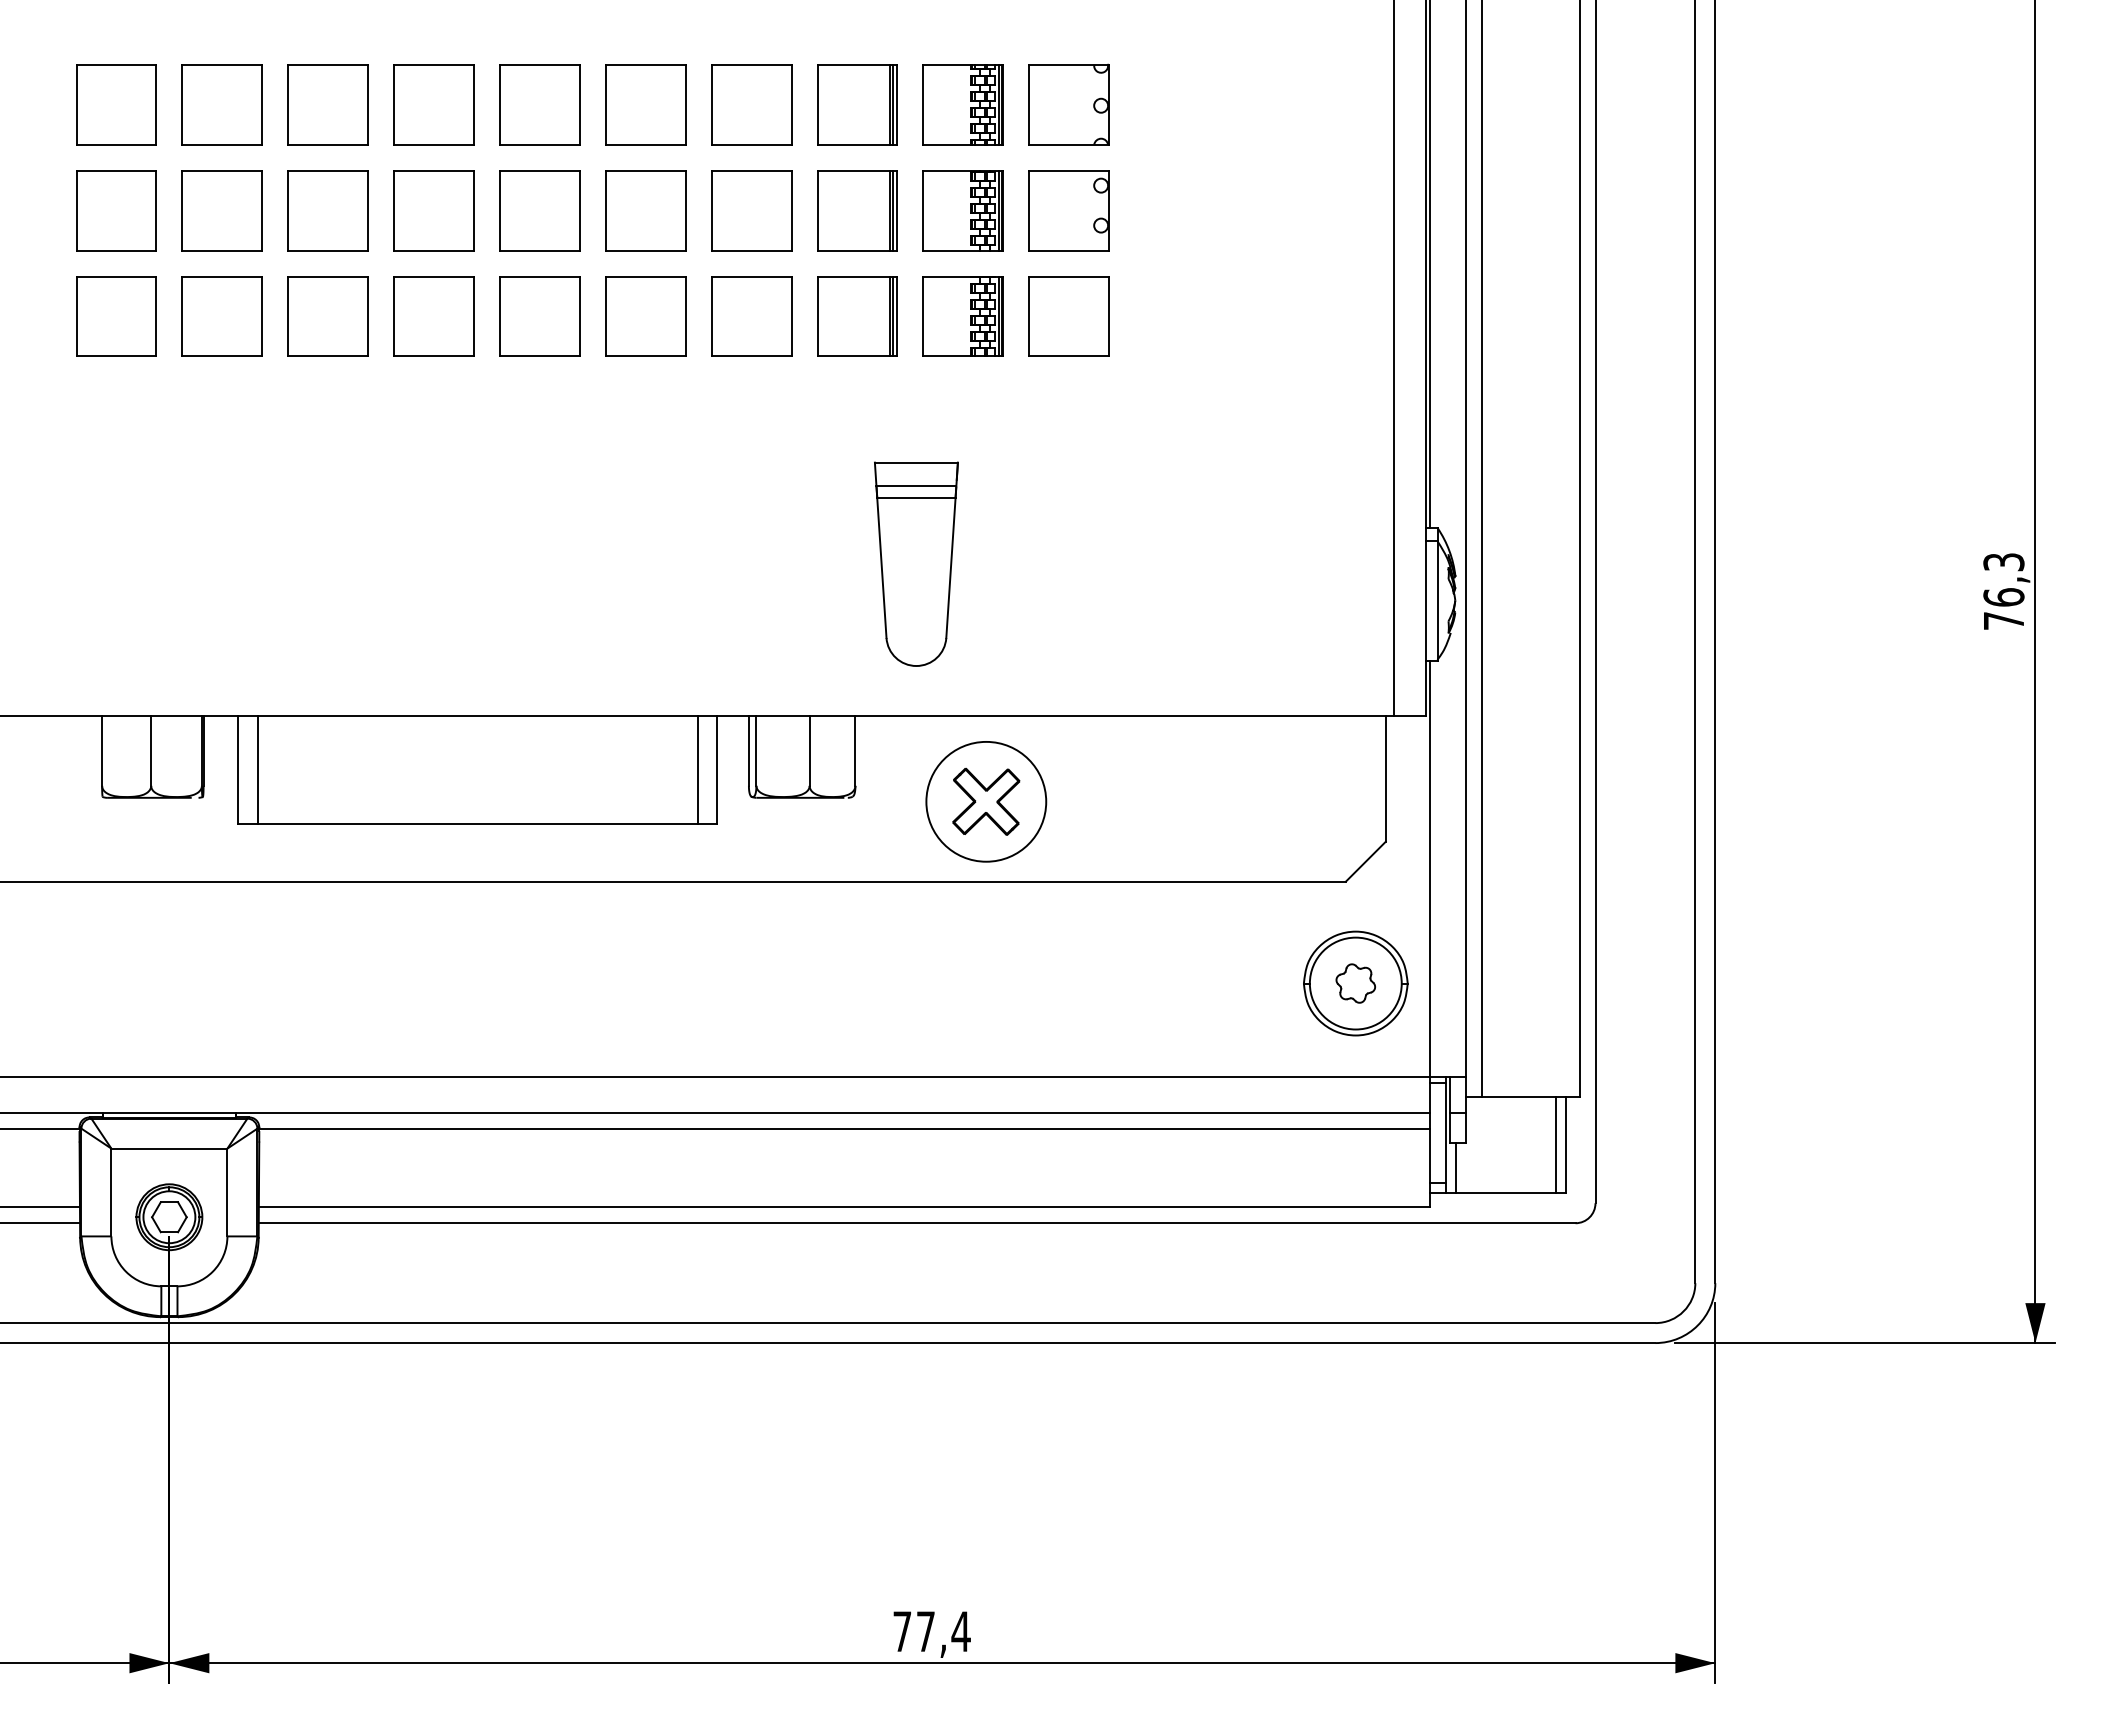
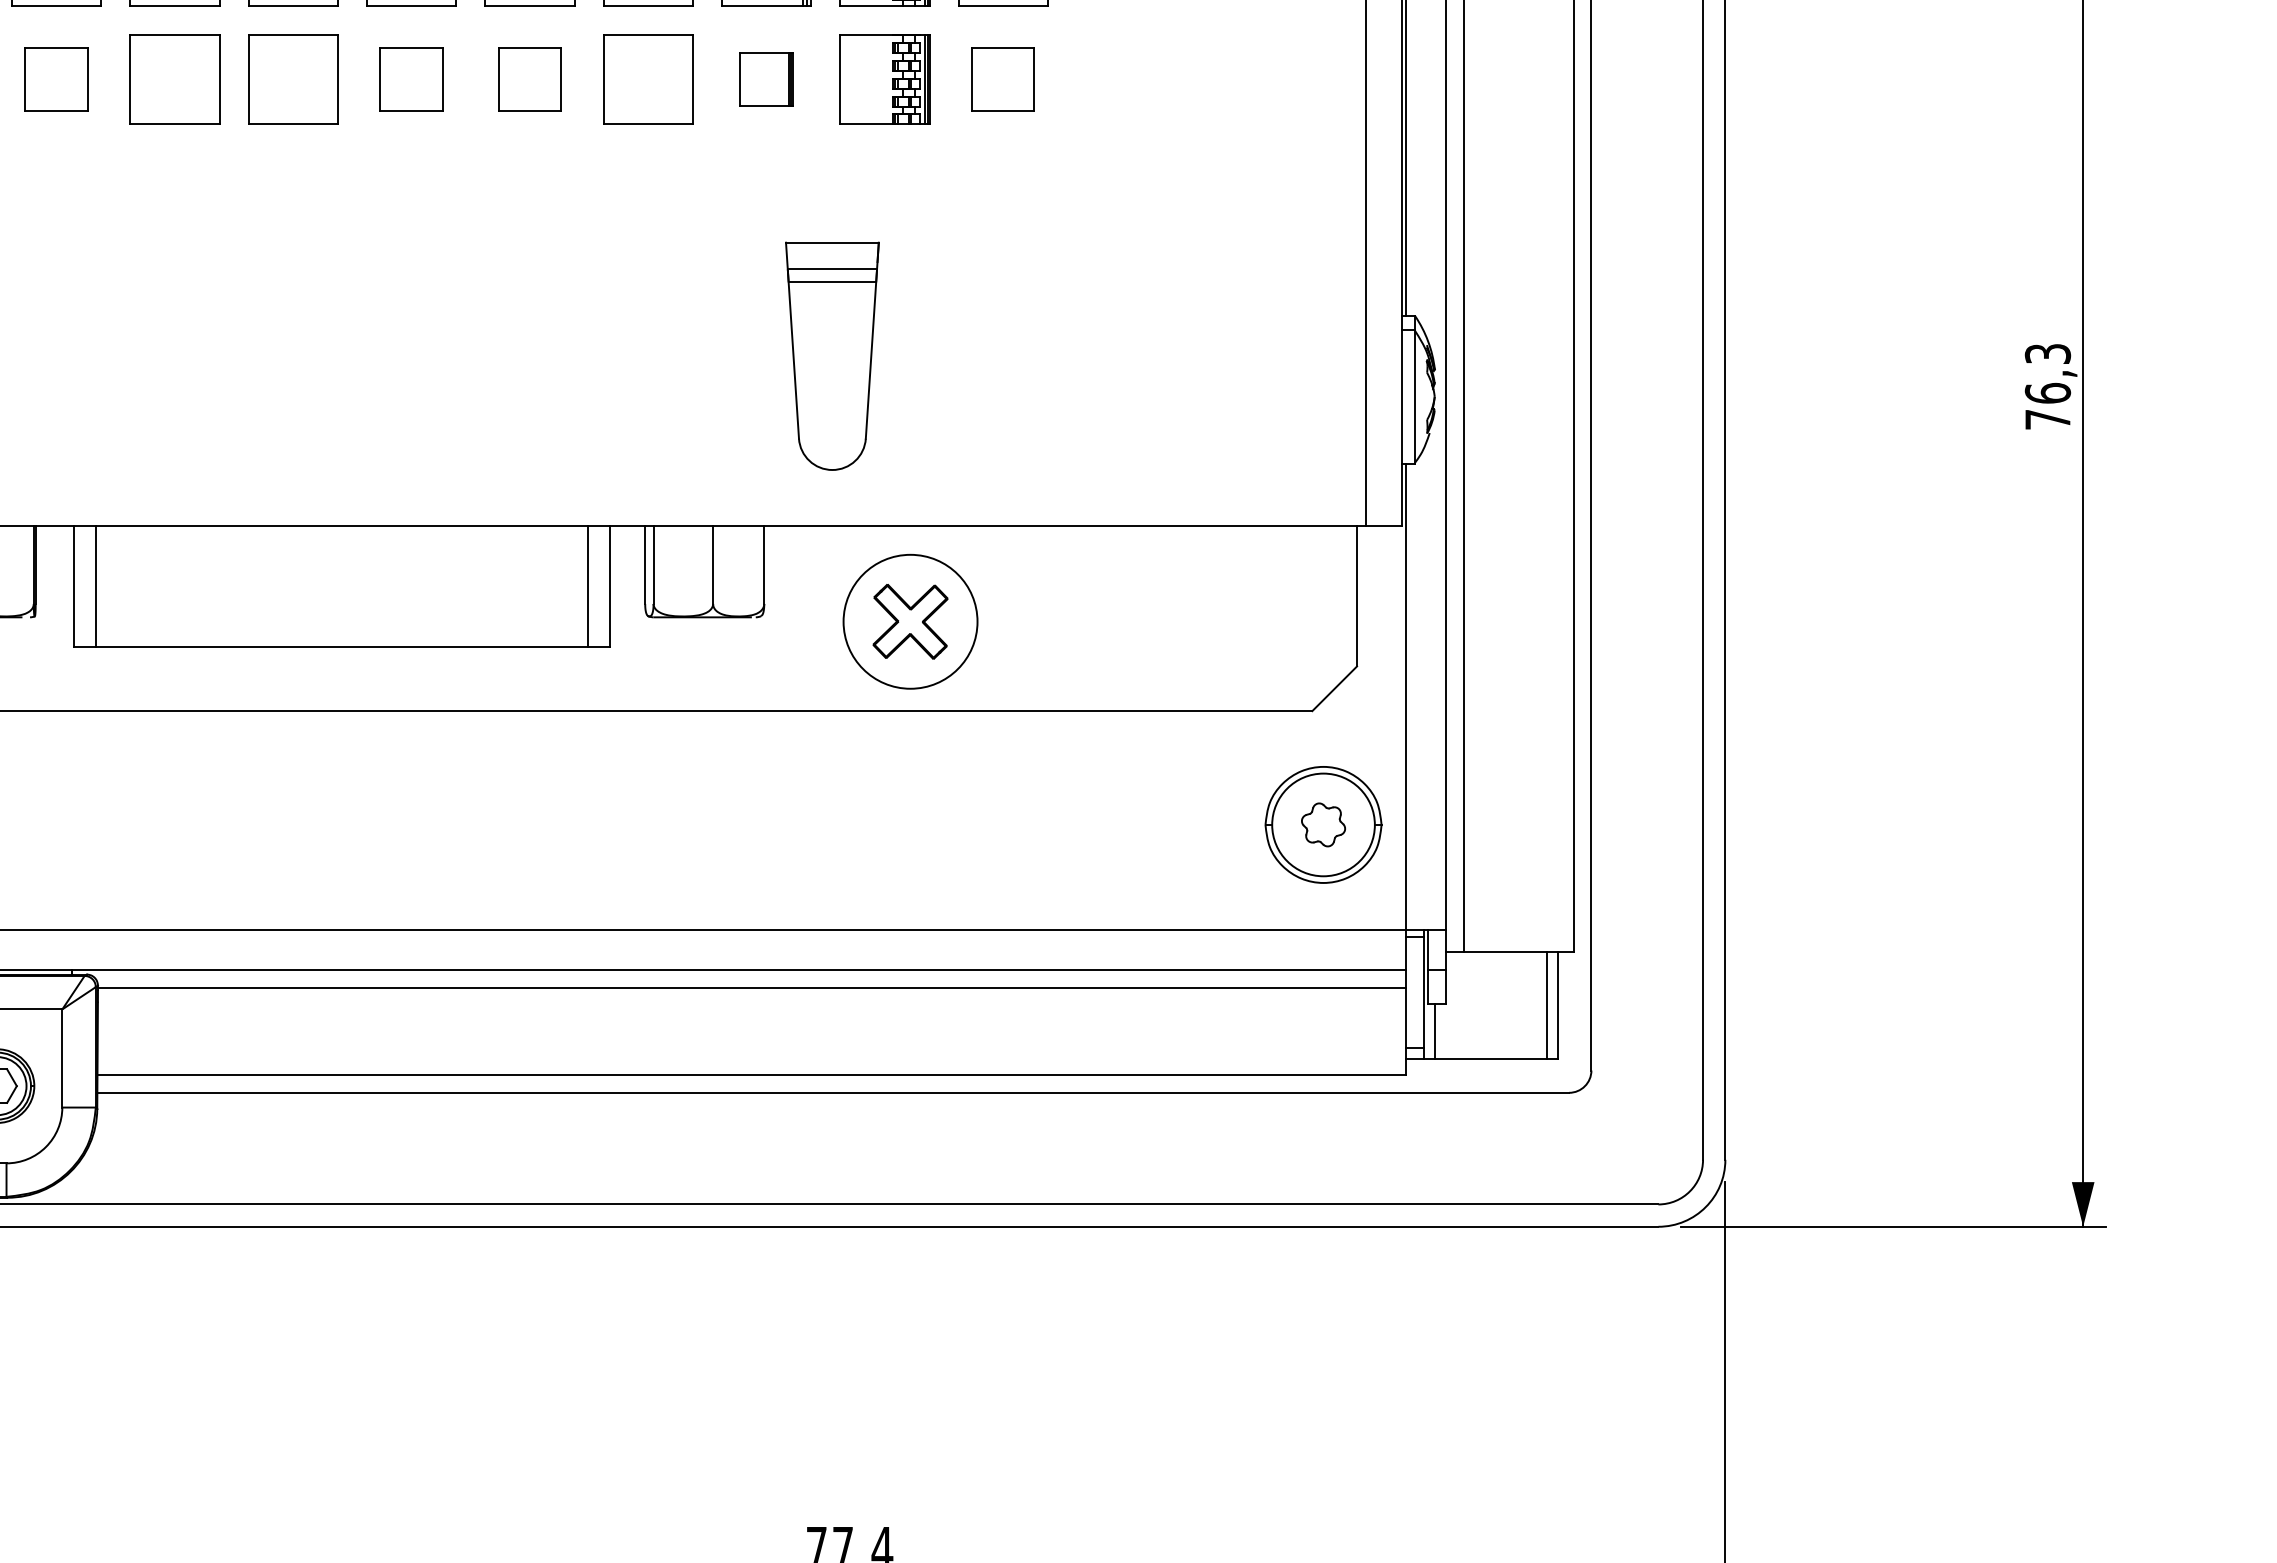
part: (221, 316) -> (55, 79), size x0.7
part: (539, 316) -> (411, 79), size x0.7
part: (645, 316) -> (529, 79), size x0.7
part: (857, 316) -> (766, 79), size x0.6
part: (1068, 316) -> (1002, 79), size x0.7

